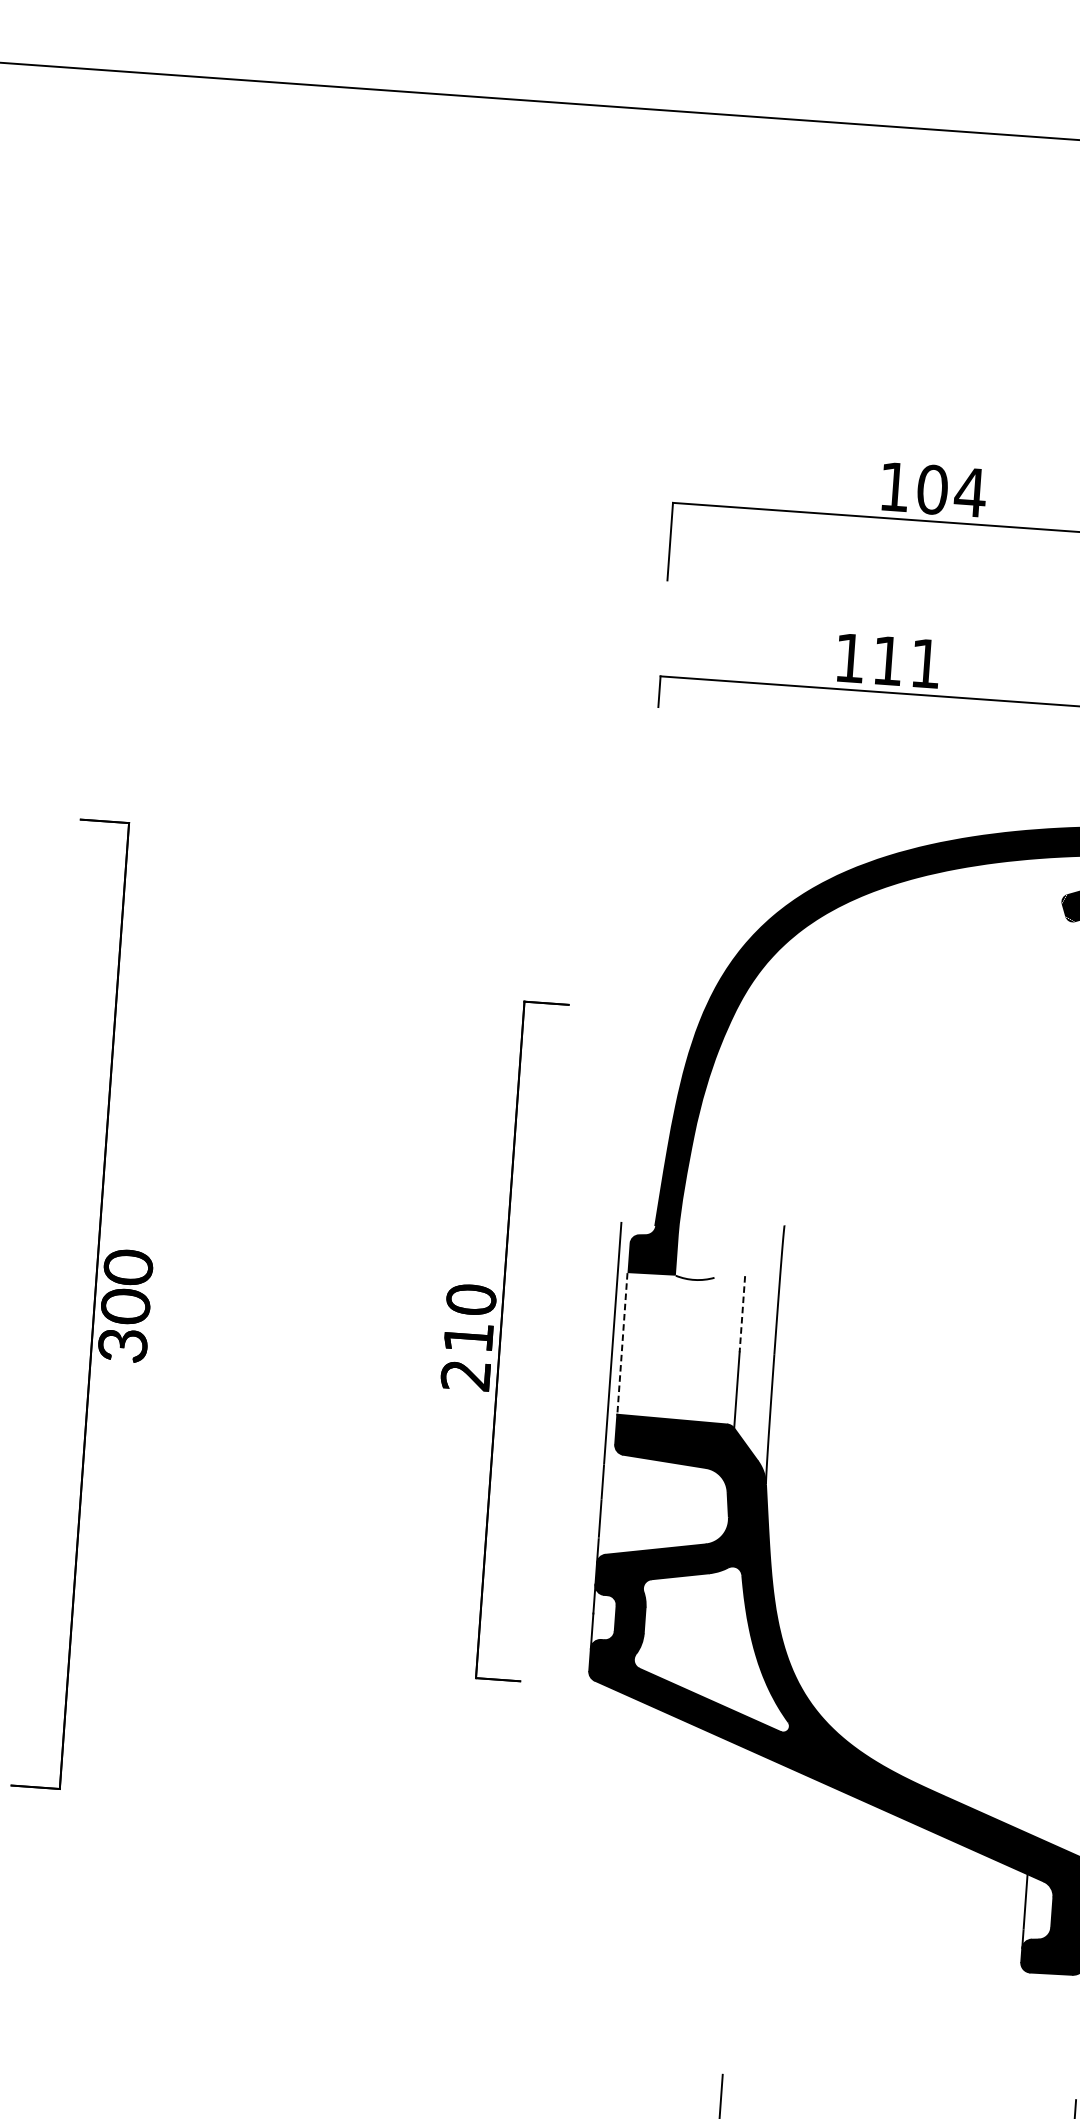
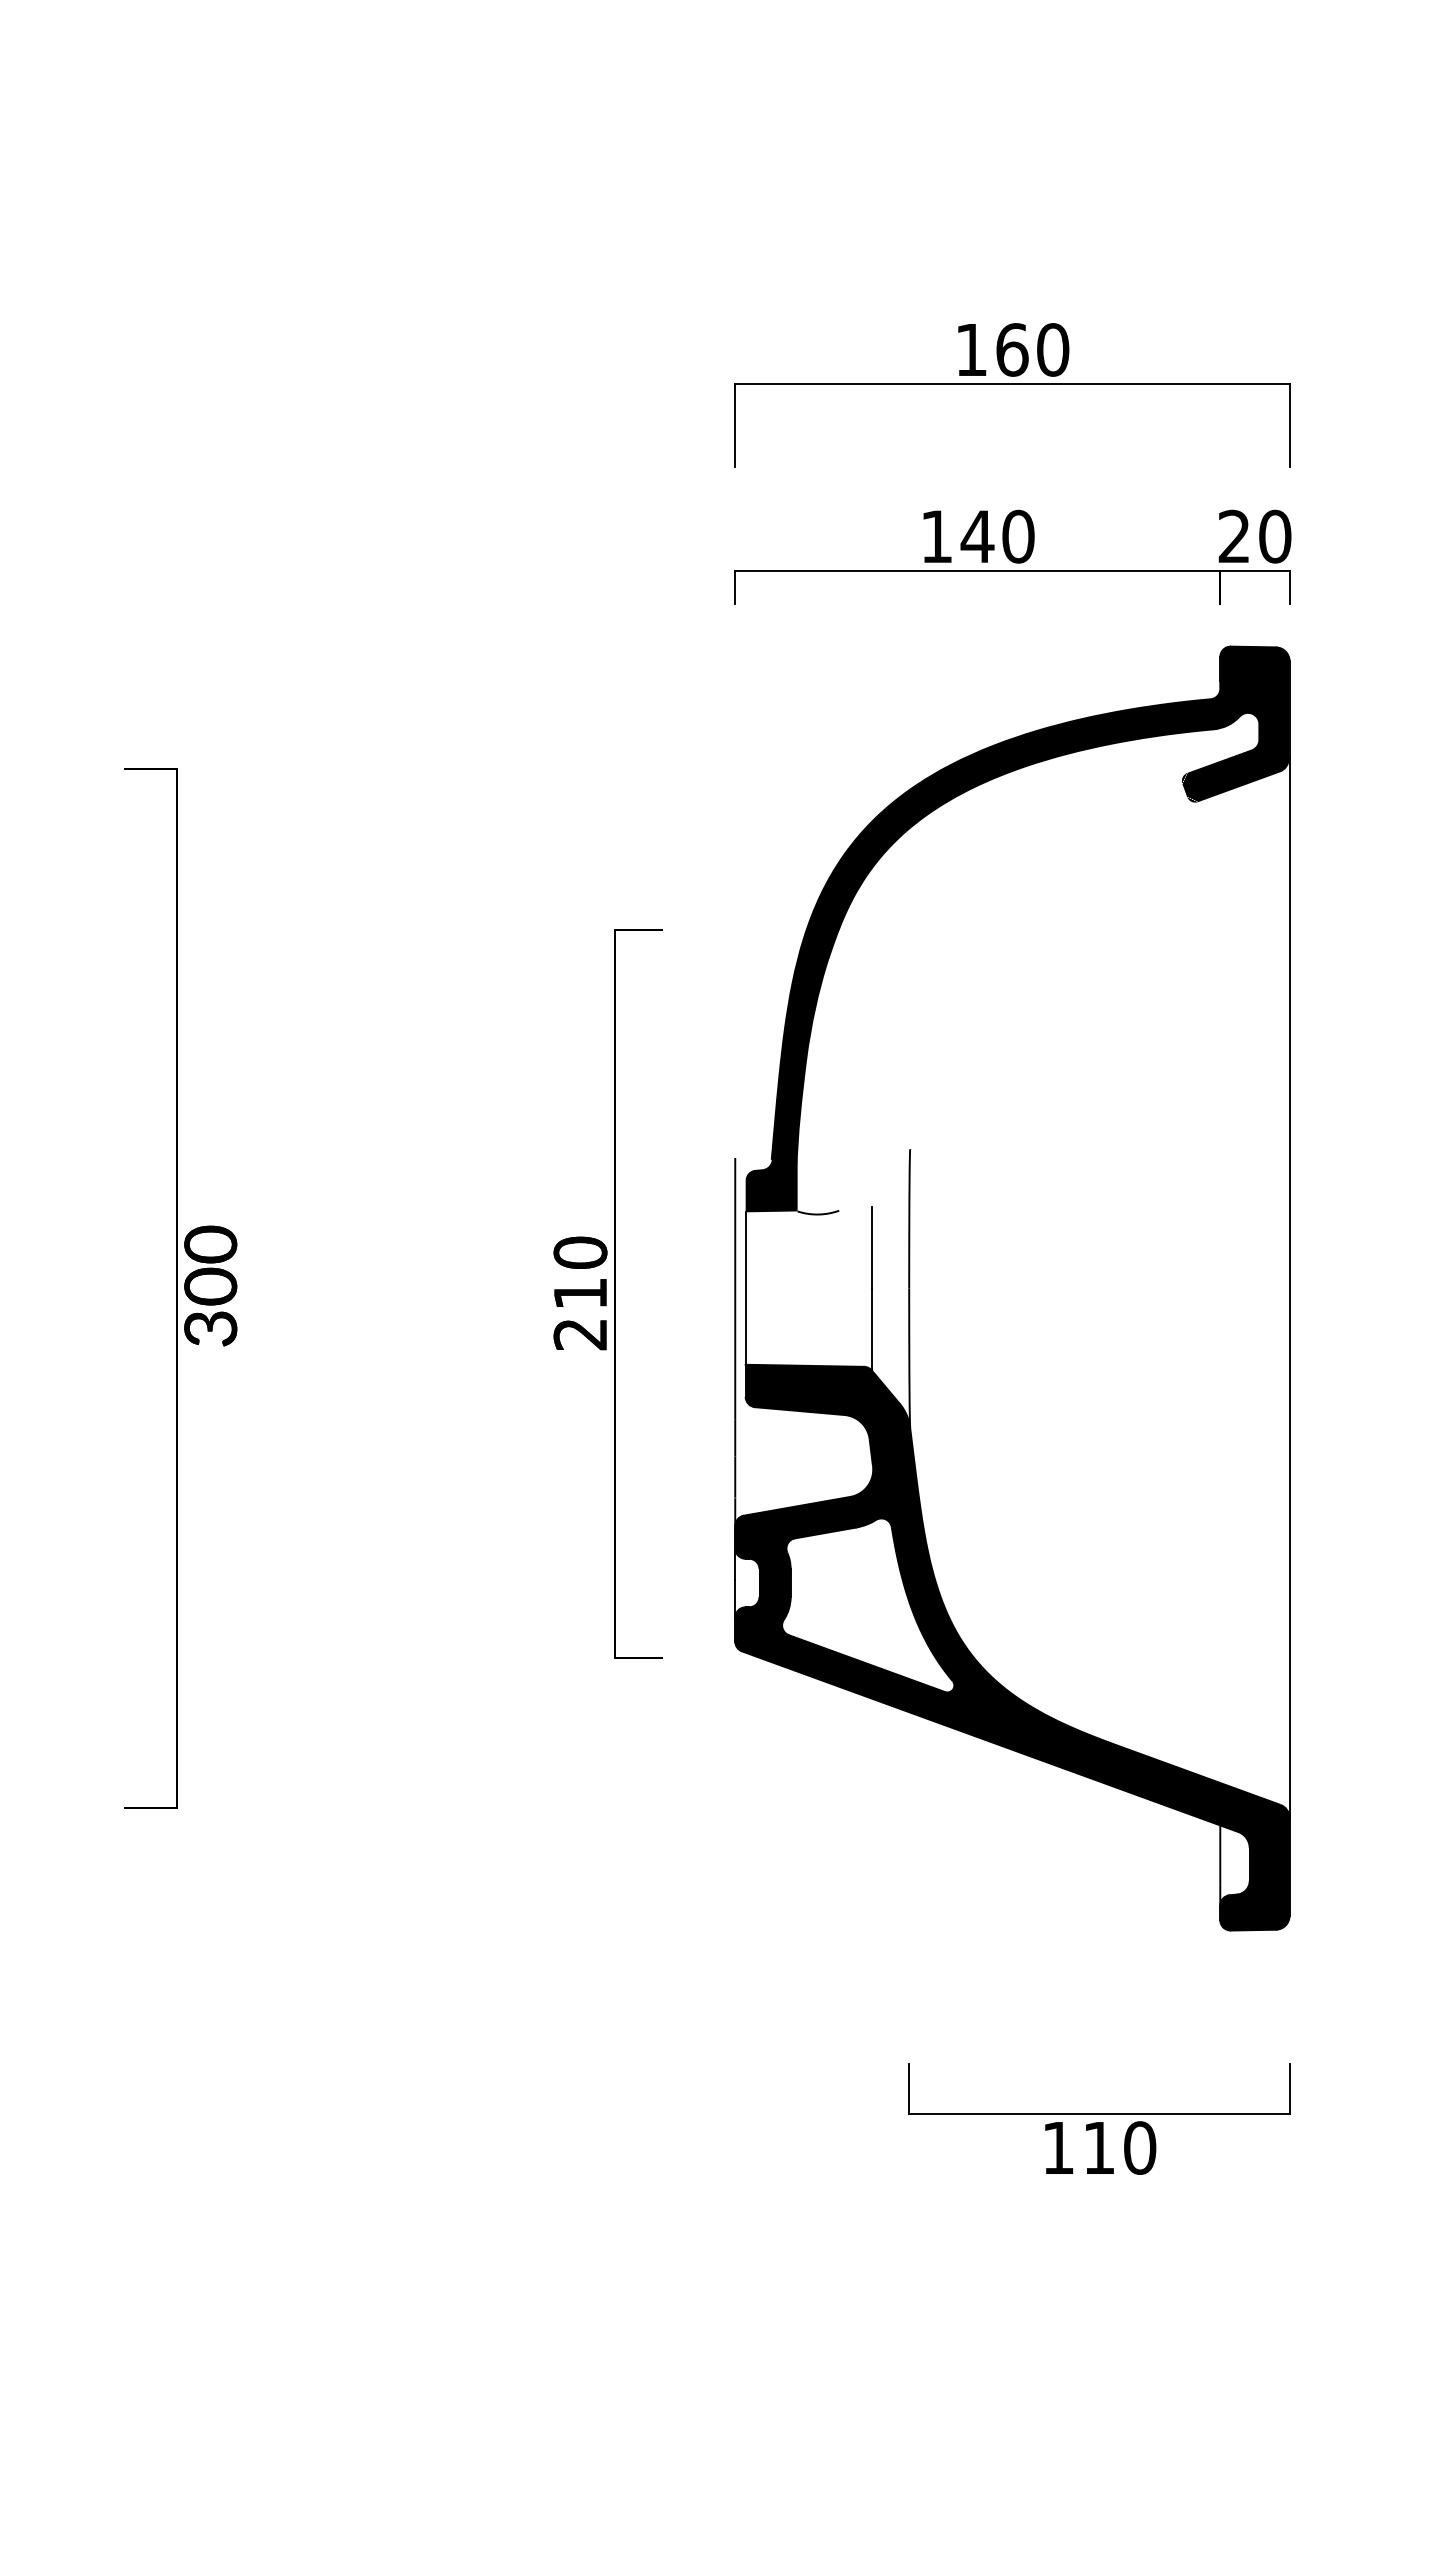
text: (951, 490) -> (1032, 349), 104 -> 160
text: (906, 662) -> (997, 536), 111 -> 140
line: (742, 1314) -> (871, 1247), dashed -> solid
line: (622, 1344) -> (745, 1289), dashed -> solid

